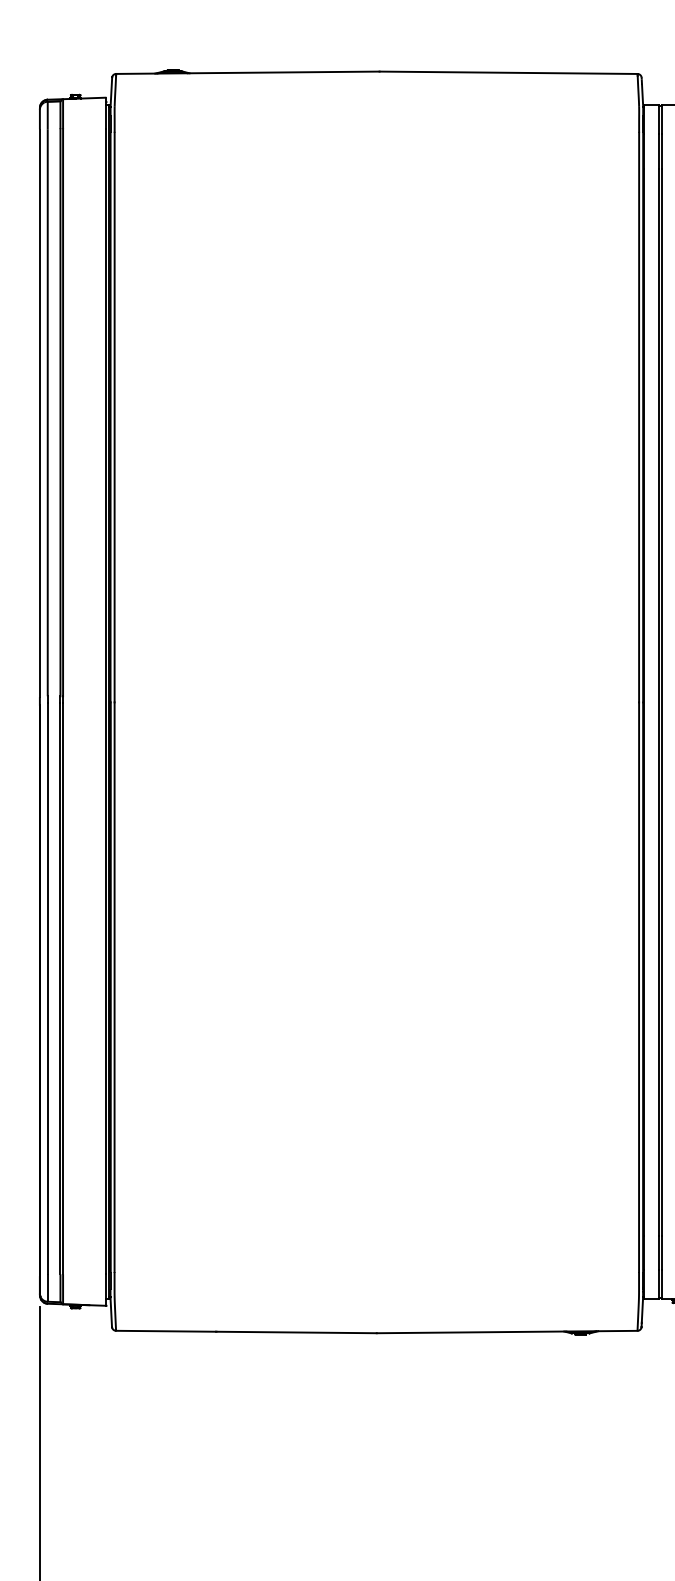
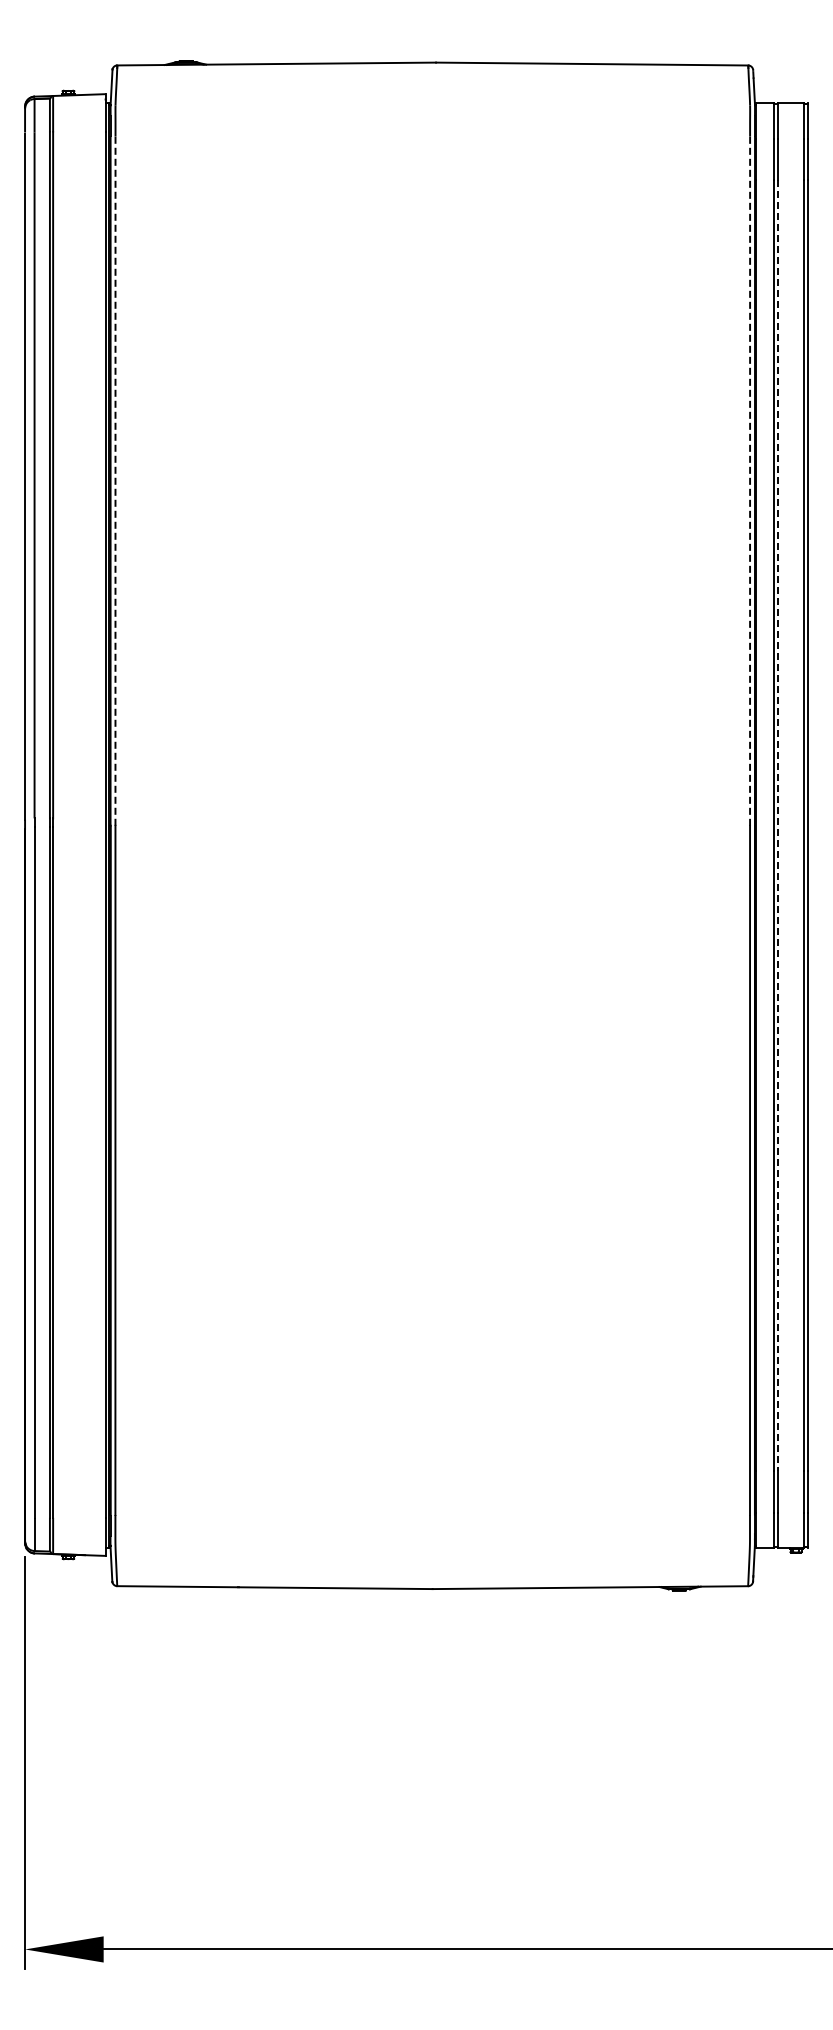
line: (114, 417) -> (115, 481), solid -> dashed
line: (639, 417) -> (750, 481), solid -> dashed
line: (662, 702) -> (778, 825), solid -> dashed

